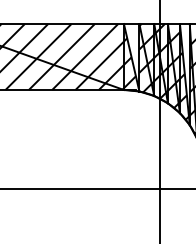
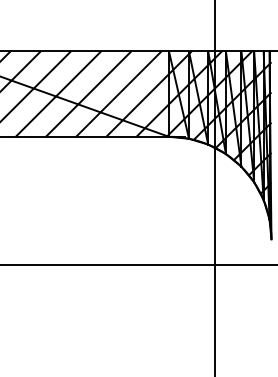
hatch: (132, 51) -> (180, 86), added
hatch: (185, 70) -> (248, 111), added

